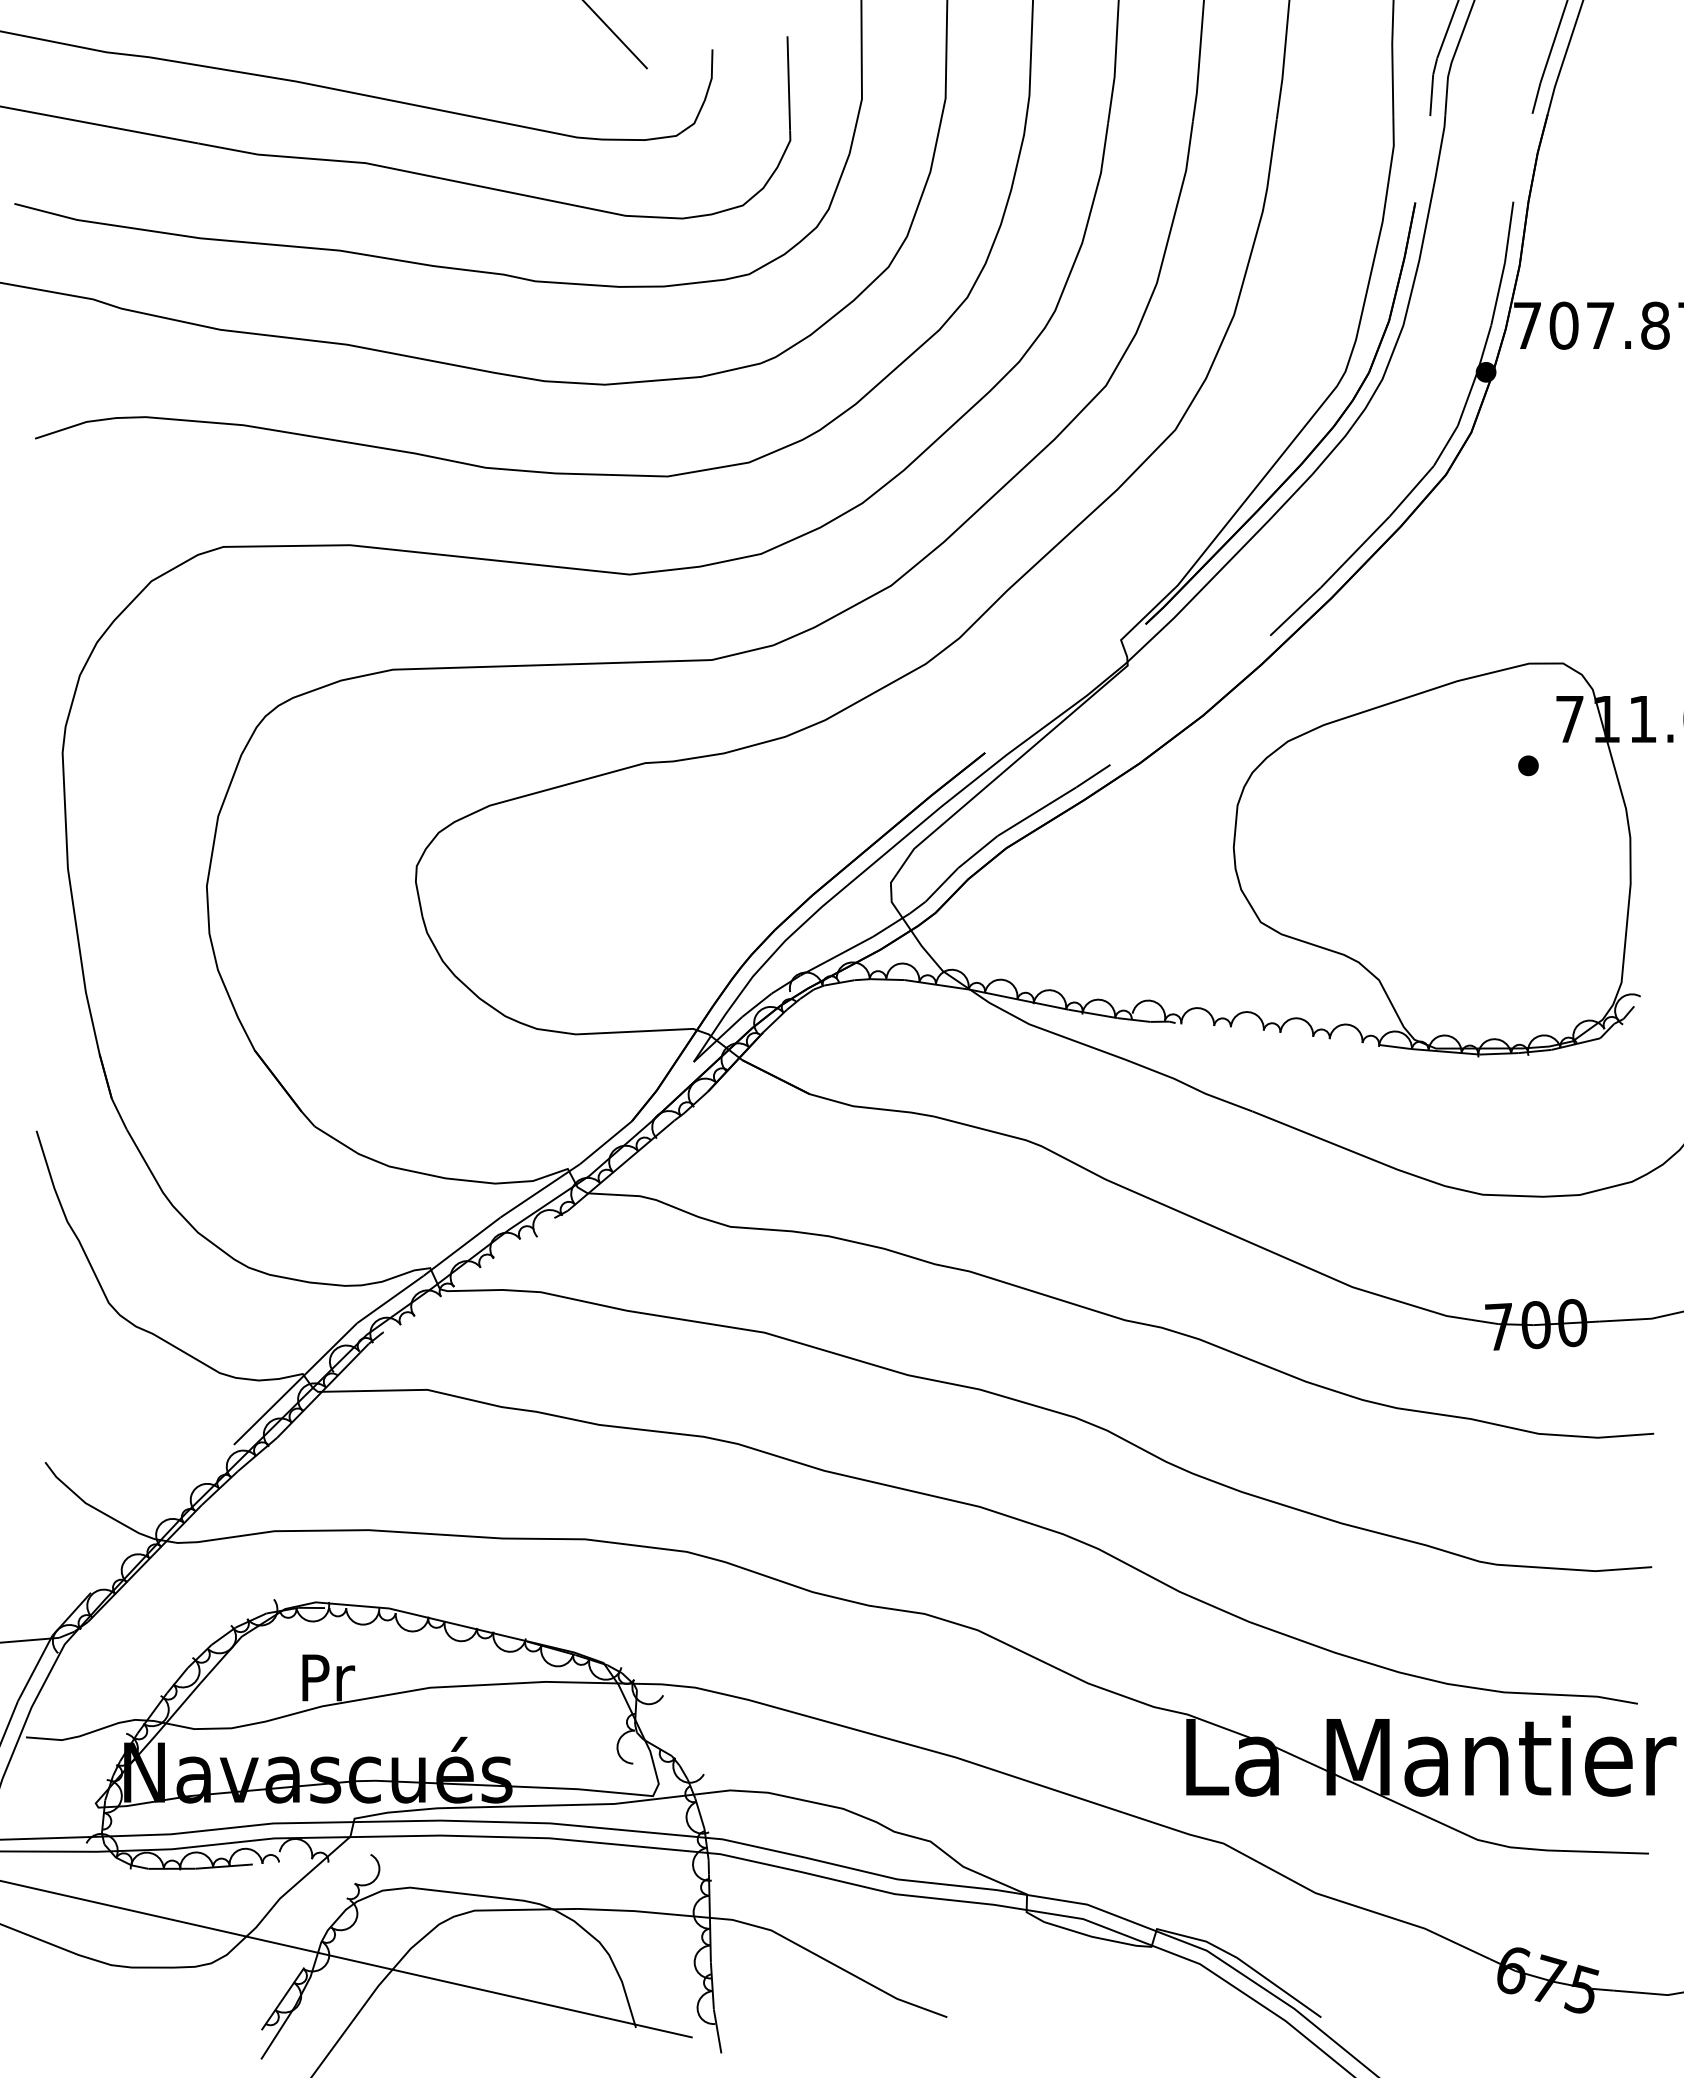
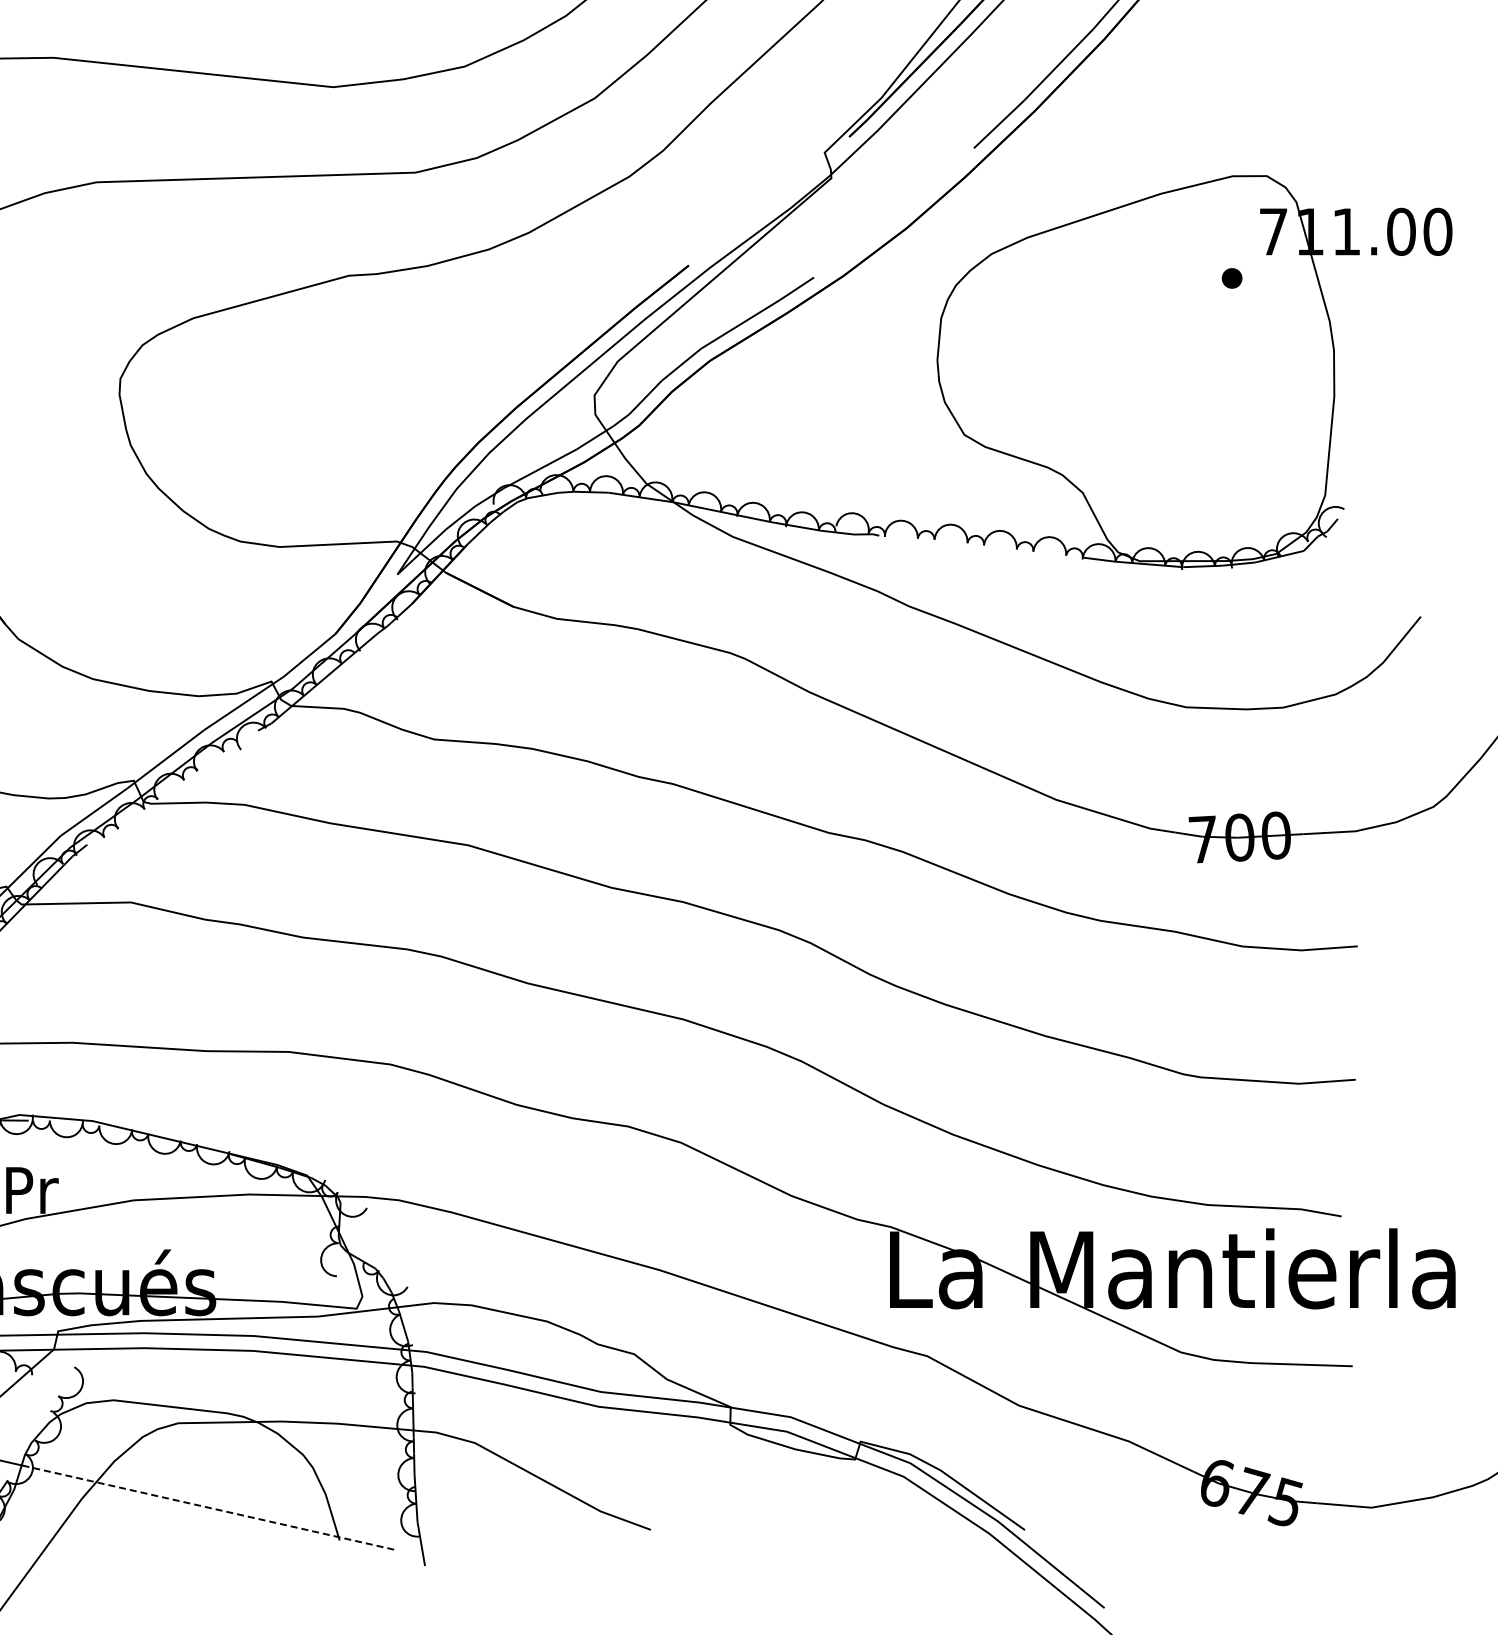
line: (505, 1995) -> (209, 1508), solid -> dashed

